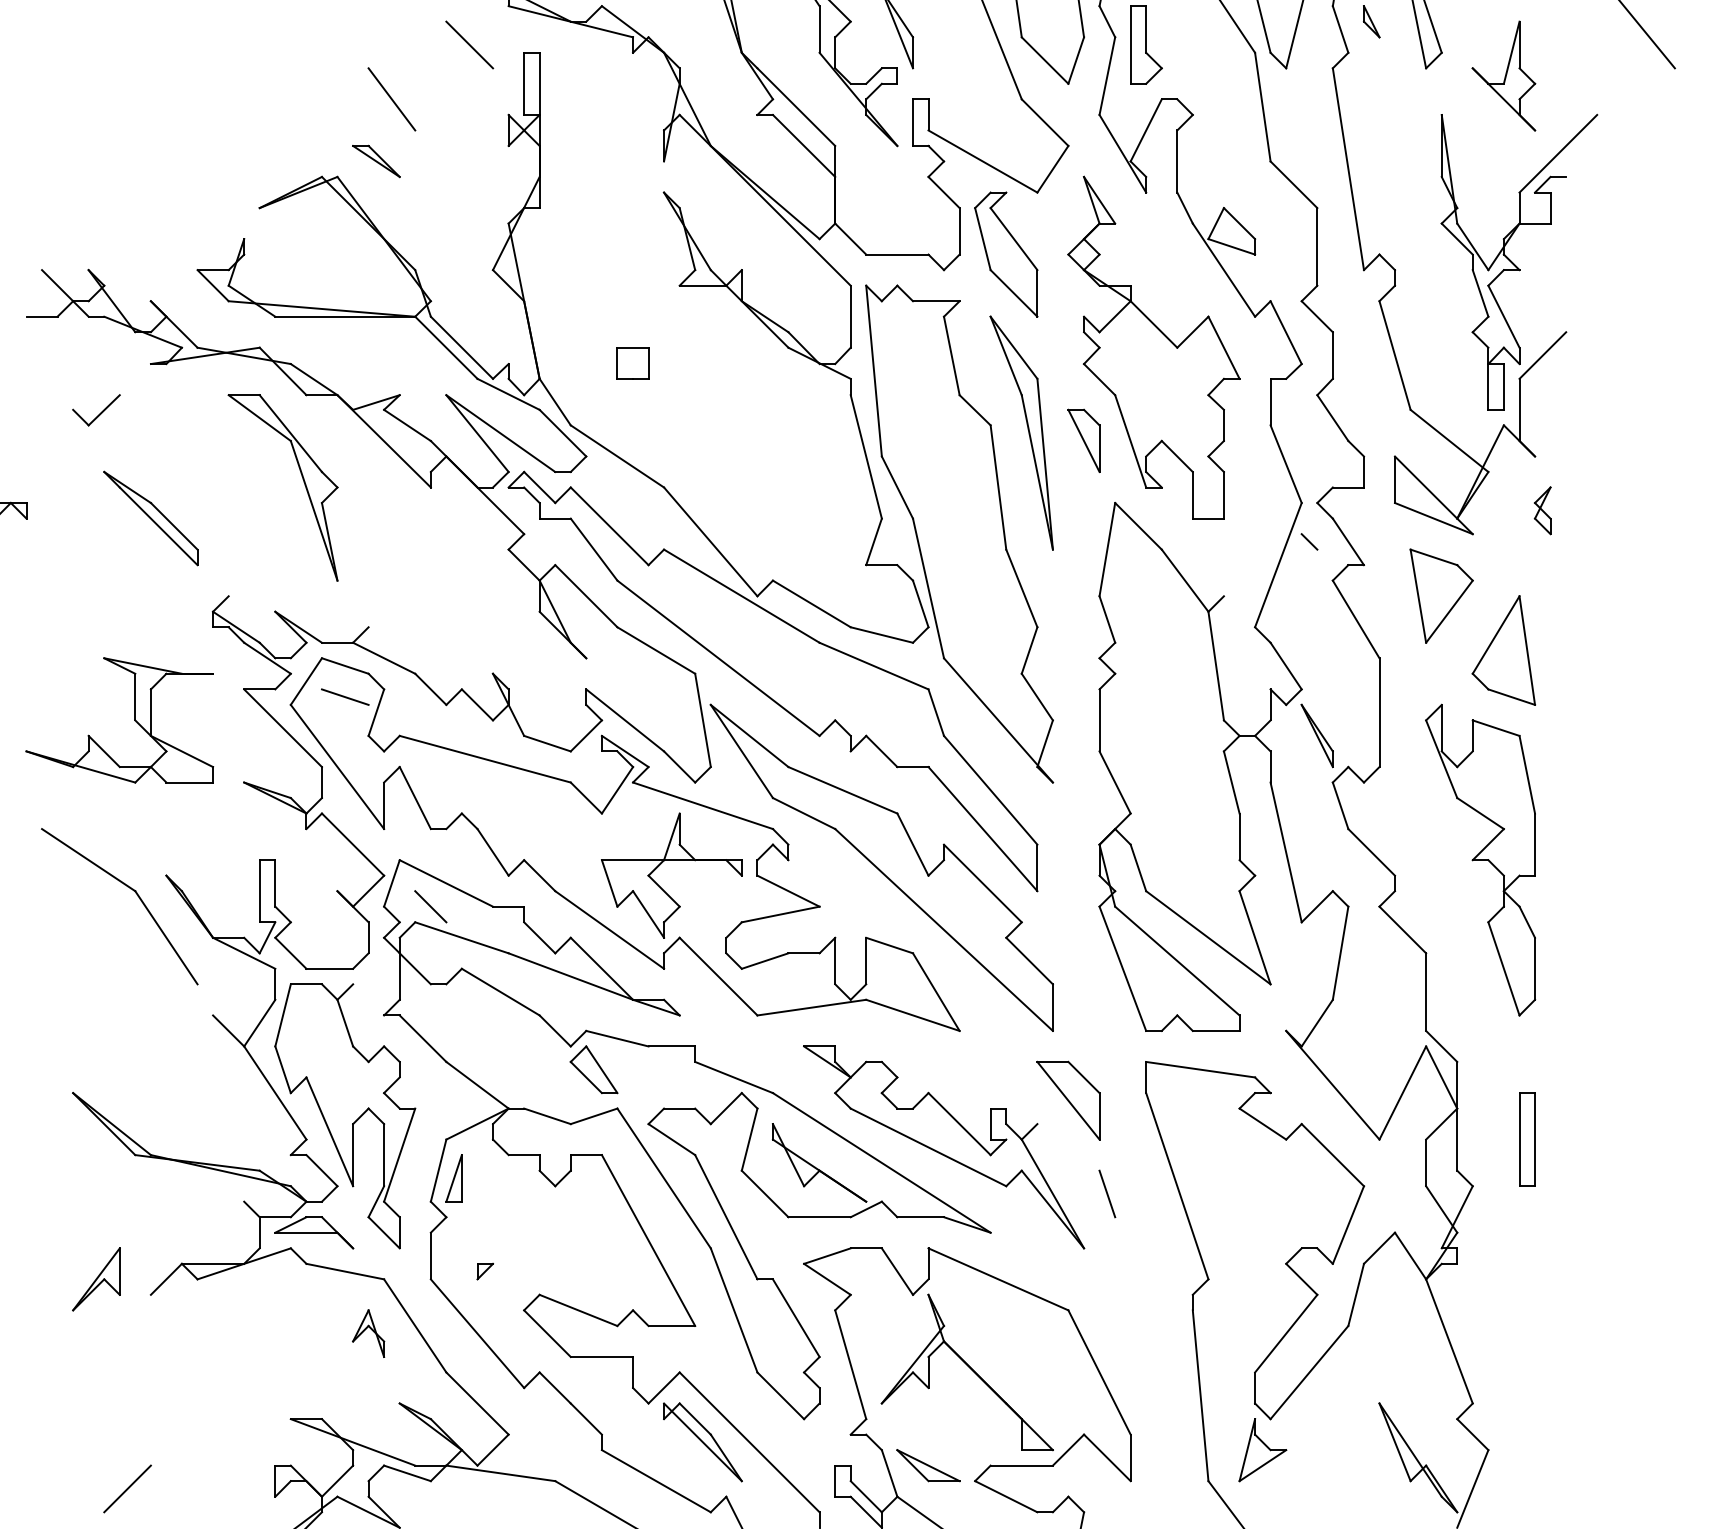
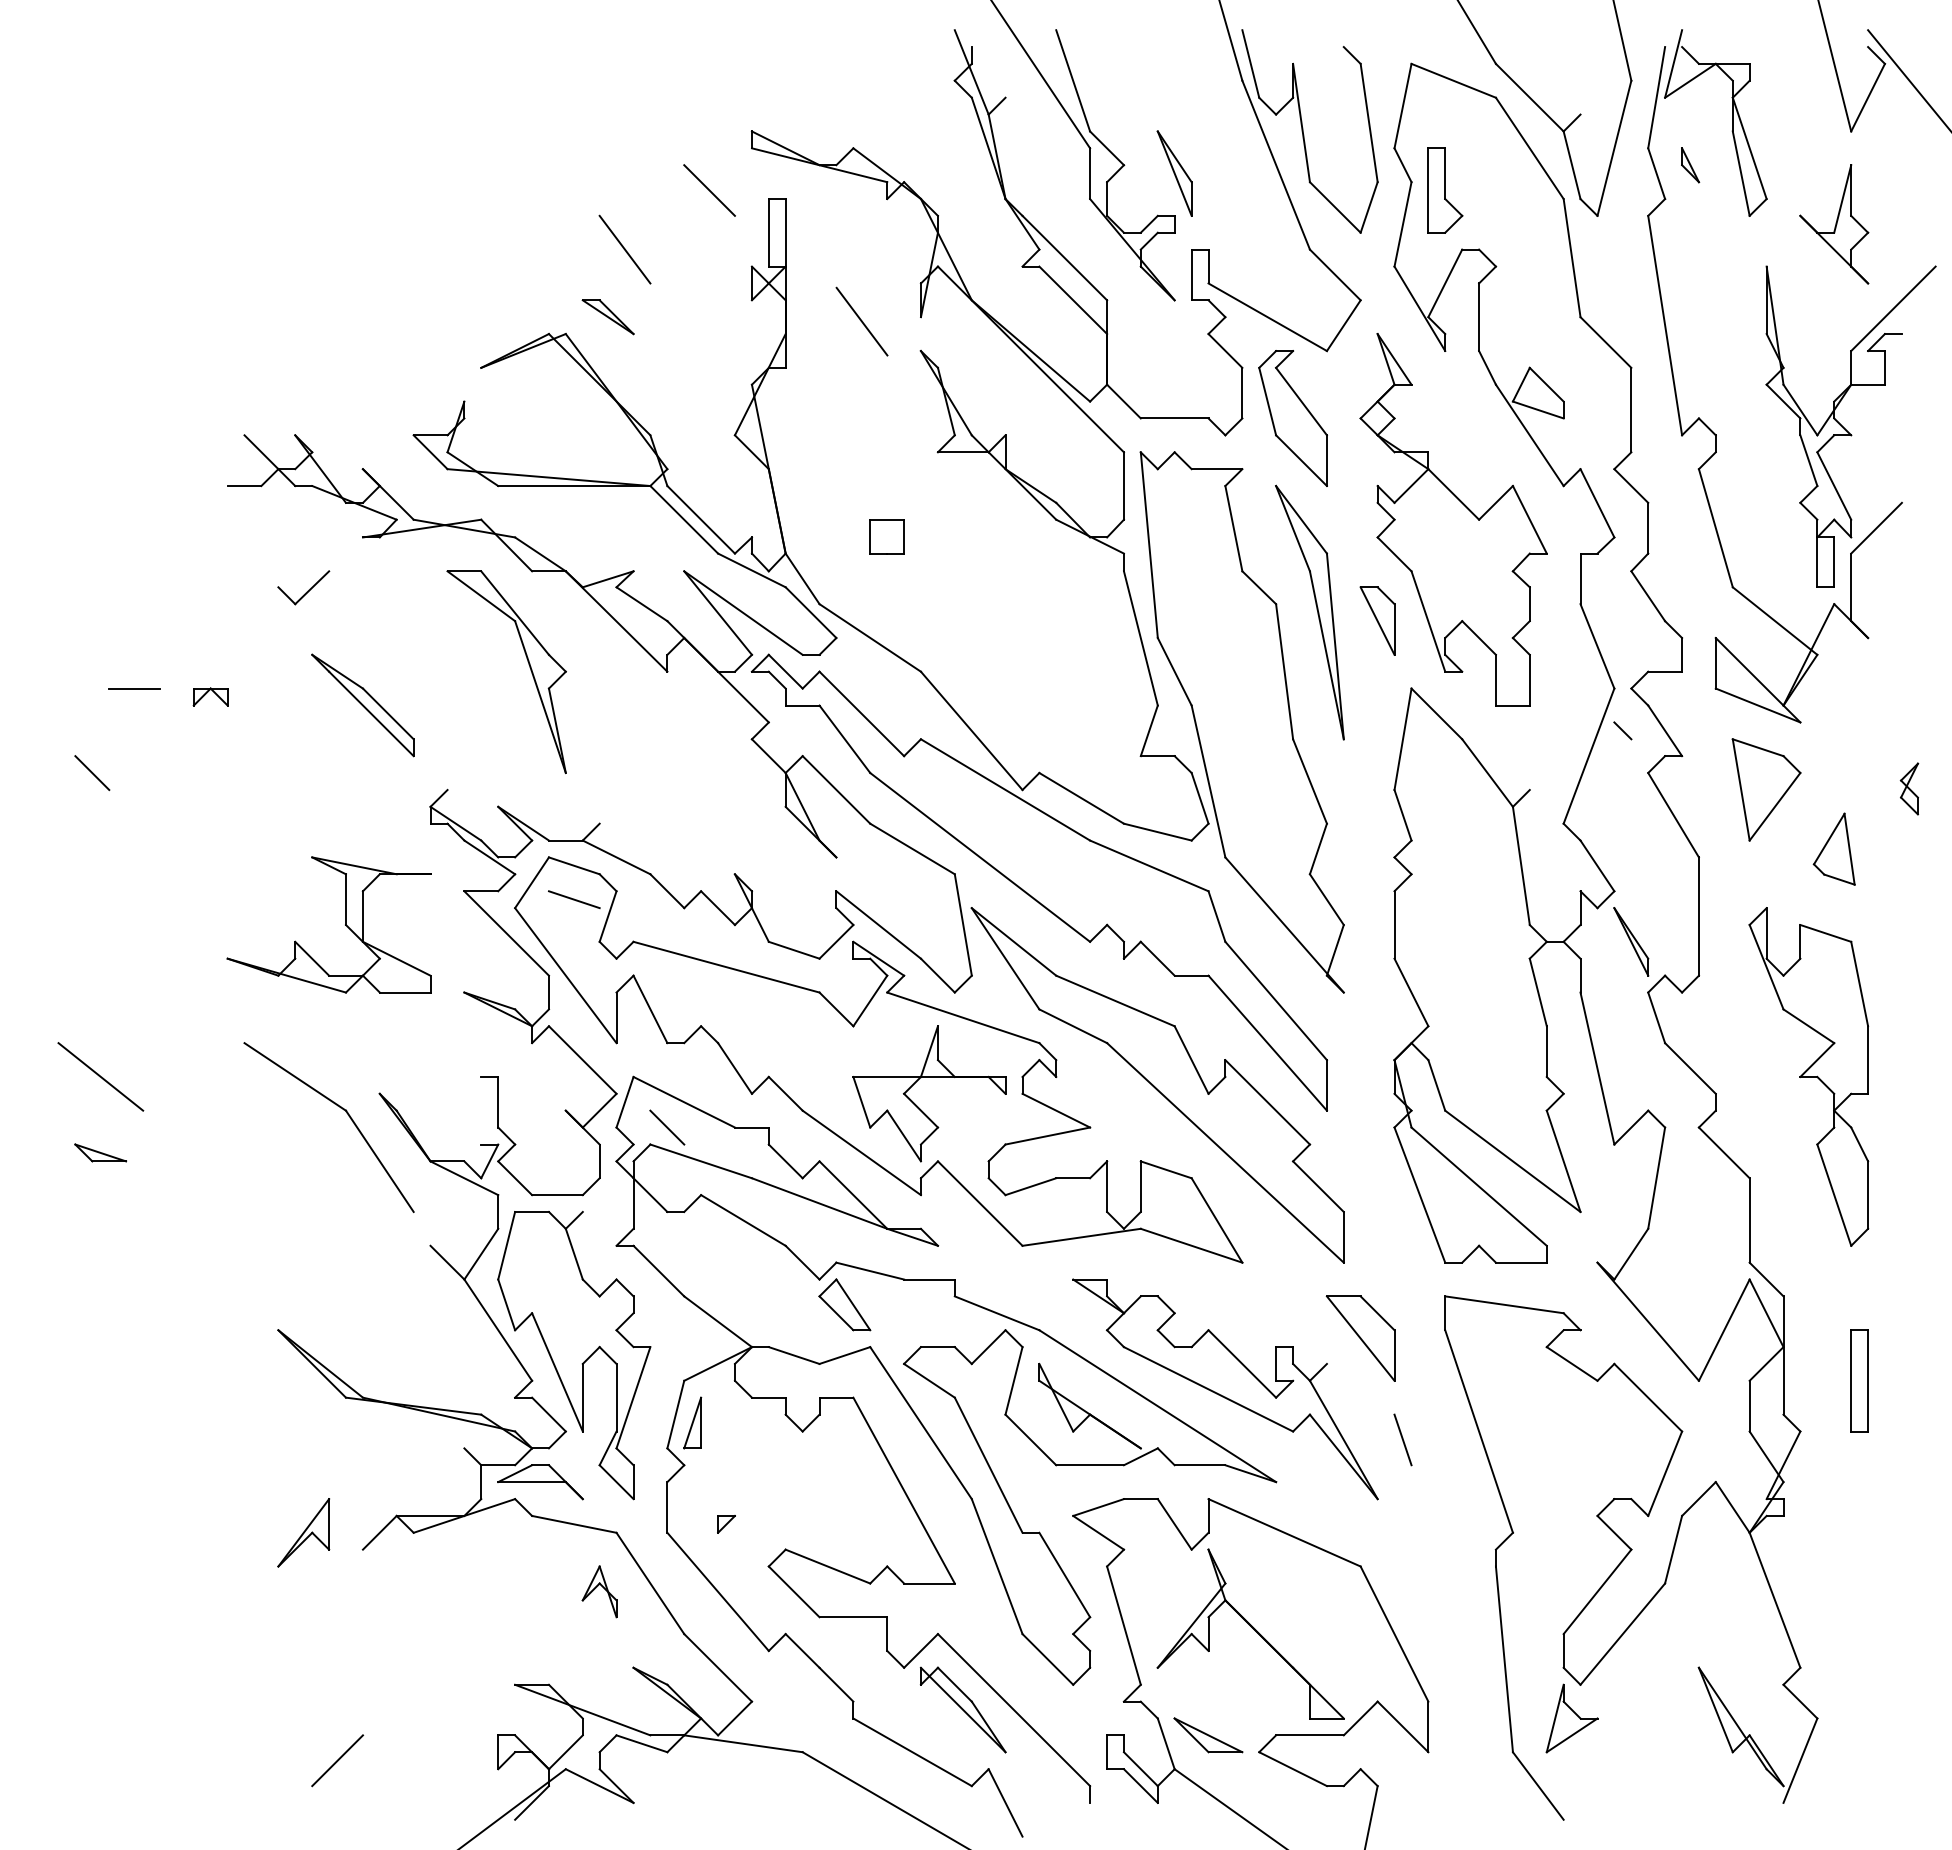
line: (609, 165) -> (861, 321), added
part: (1542, 510) -> (1909, 788), moved
part: (1504, 650) -> (1834, 849), size x0.6
line: (259, 891) -> (481, 1110), removed

